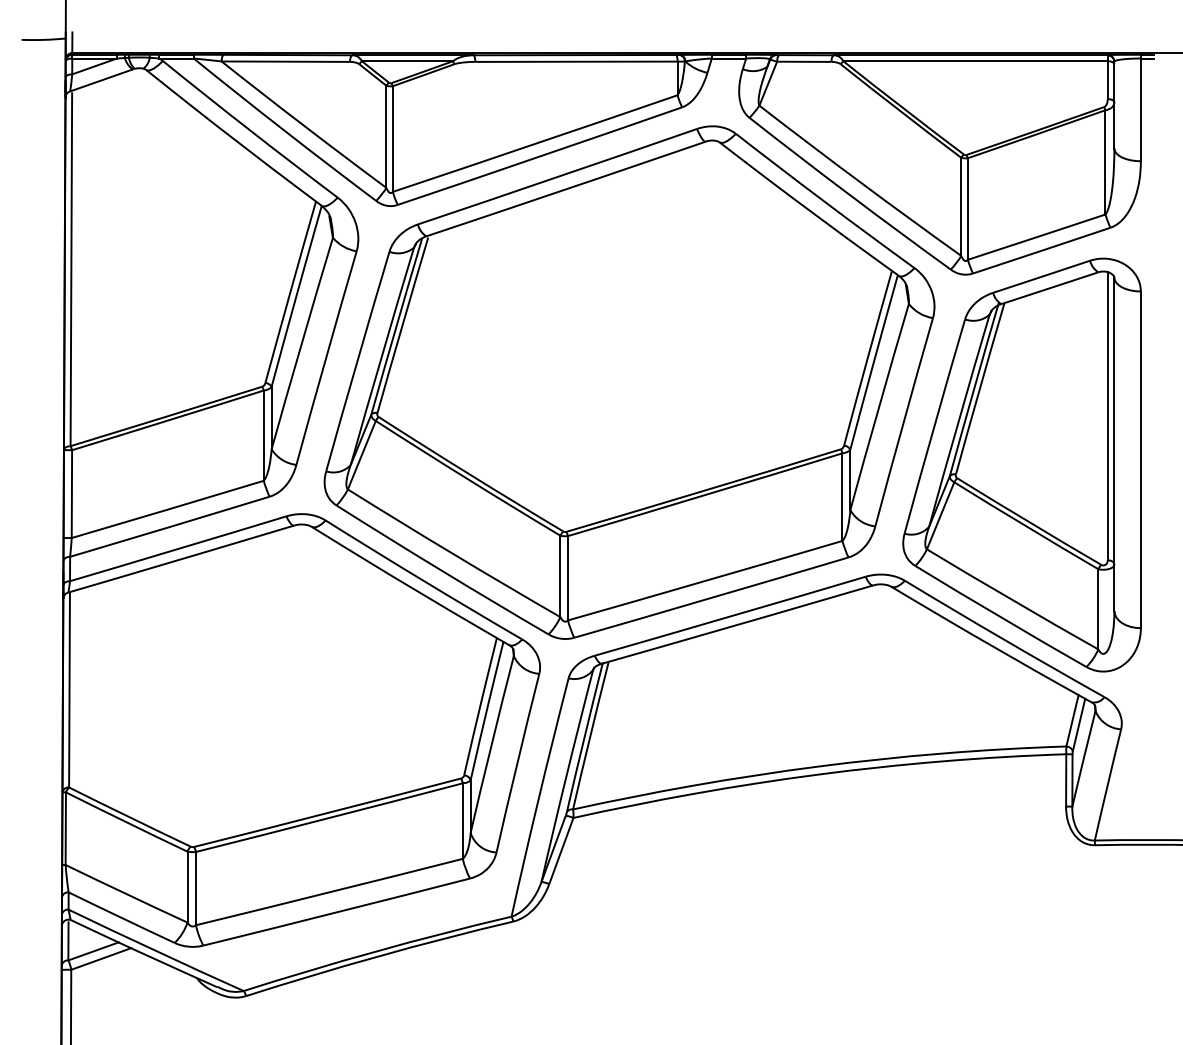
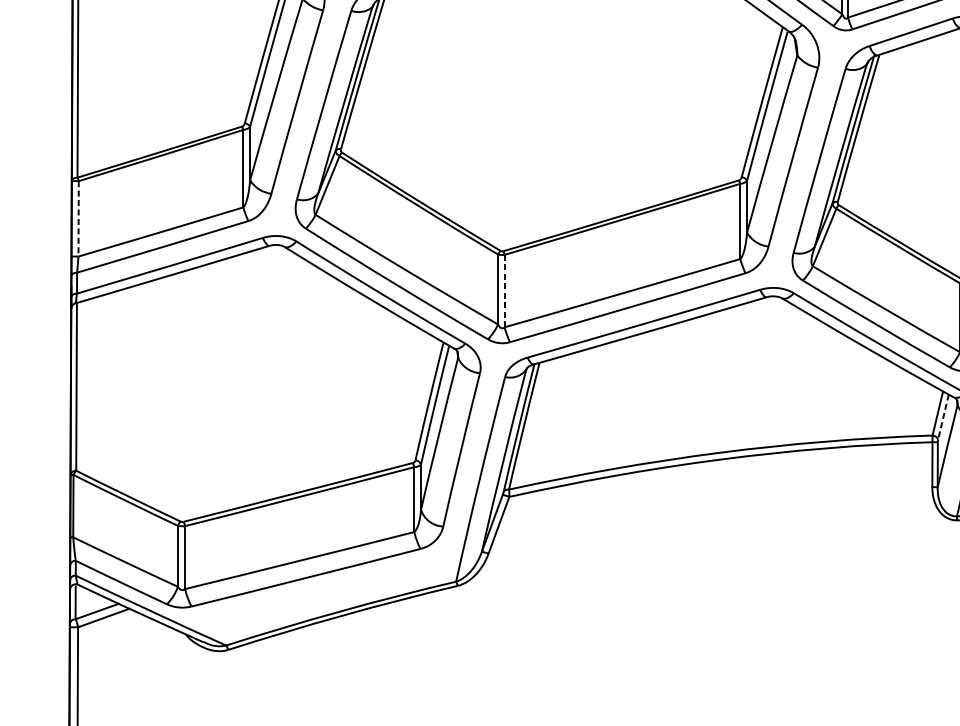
line: (71, 494) -> (78, 219), solid -> dashed
line: (567, 578) -> (504, 291), solid -> dashed
line: (1079, 725) -> (943, 417), solid -> dashed

